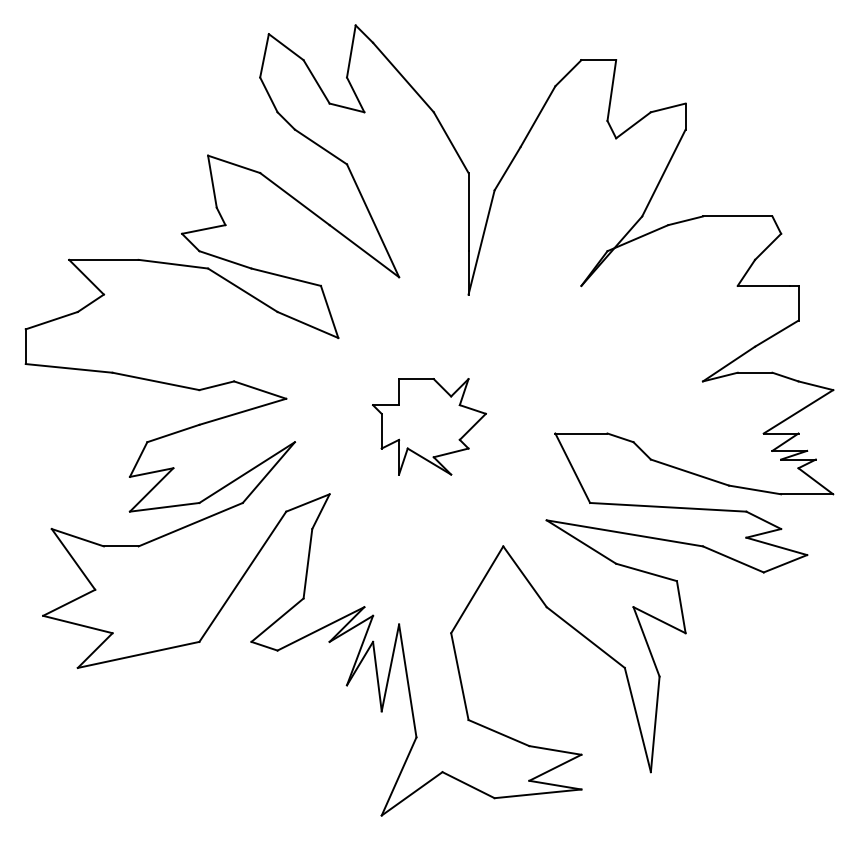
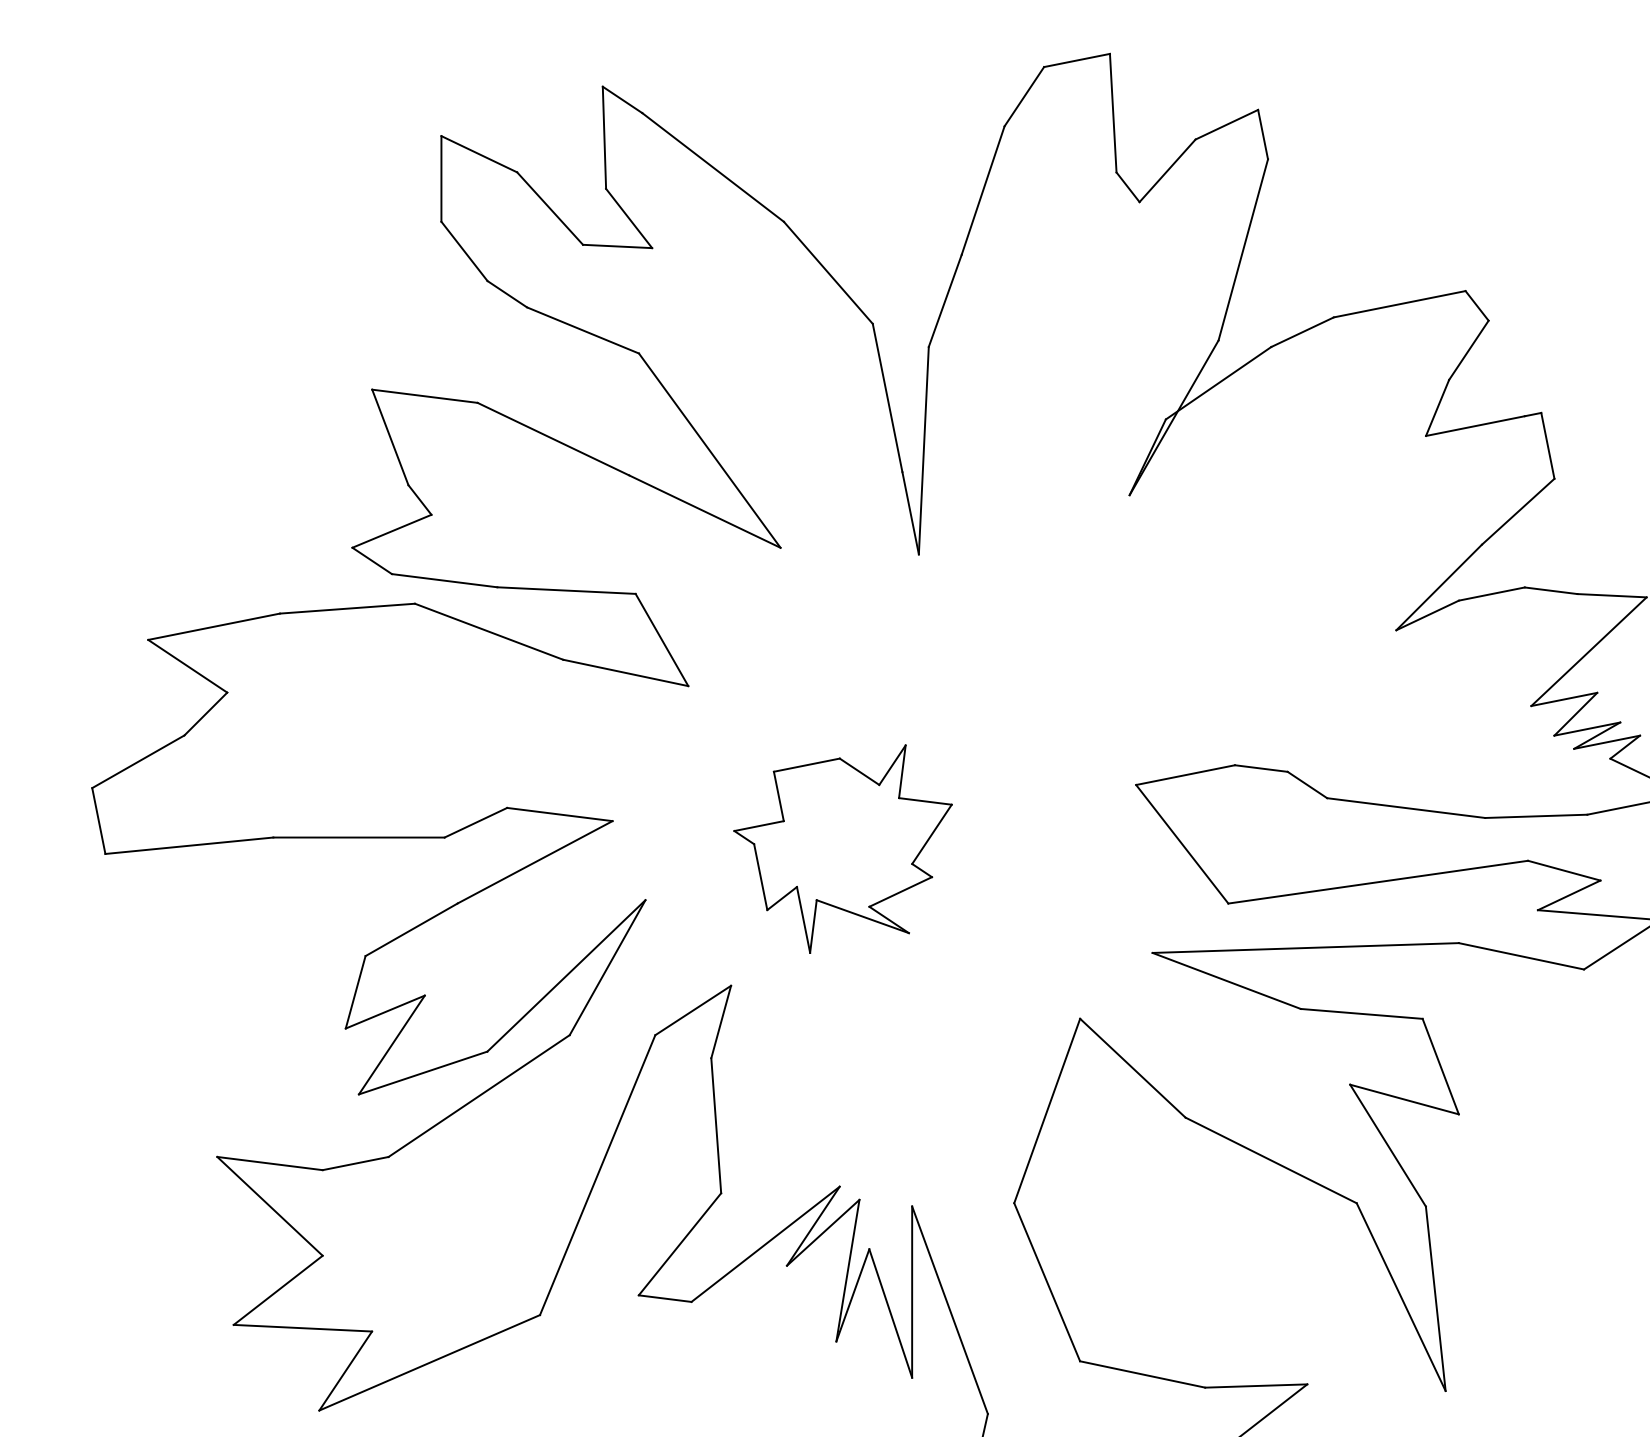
part: (429, 426) -> (849, 850), moved

